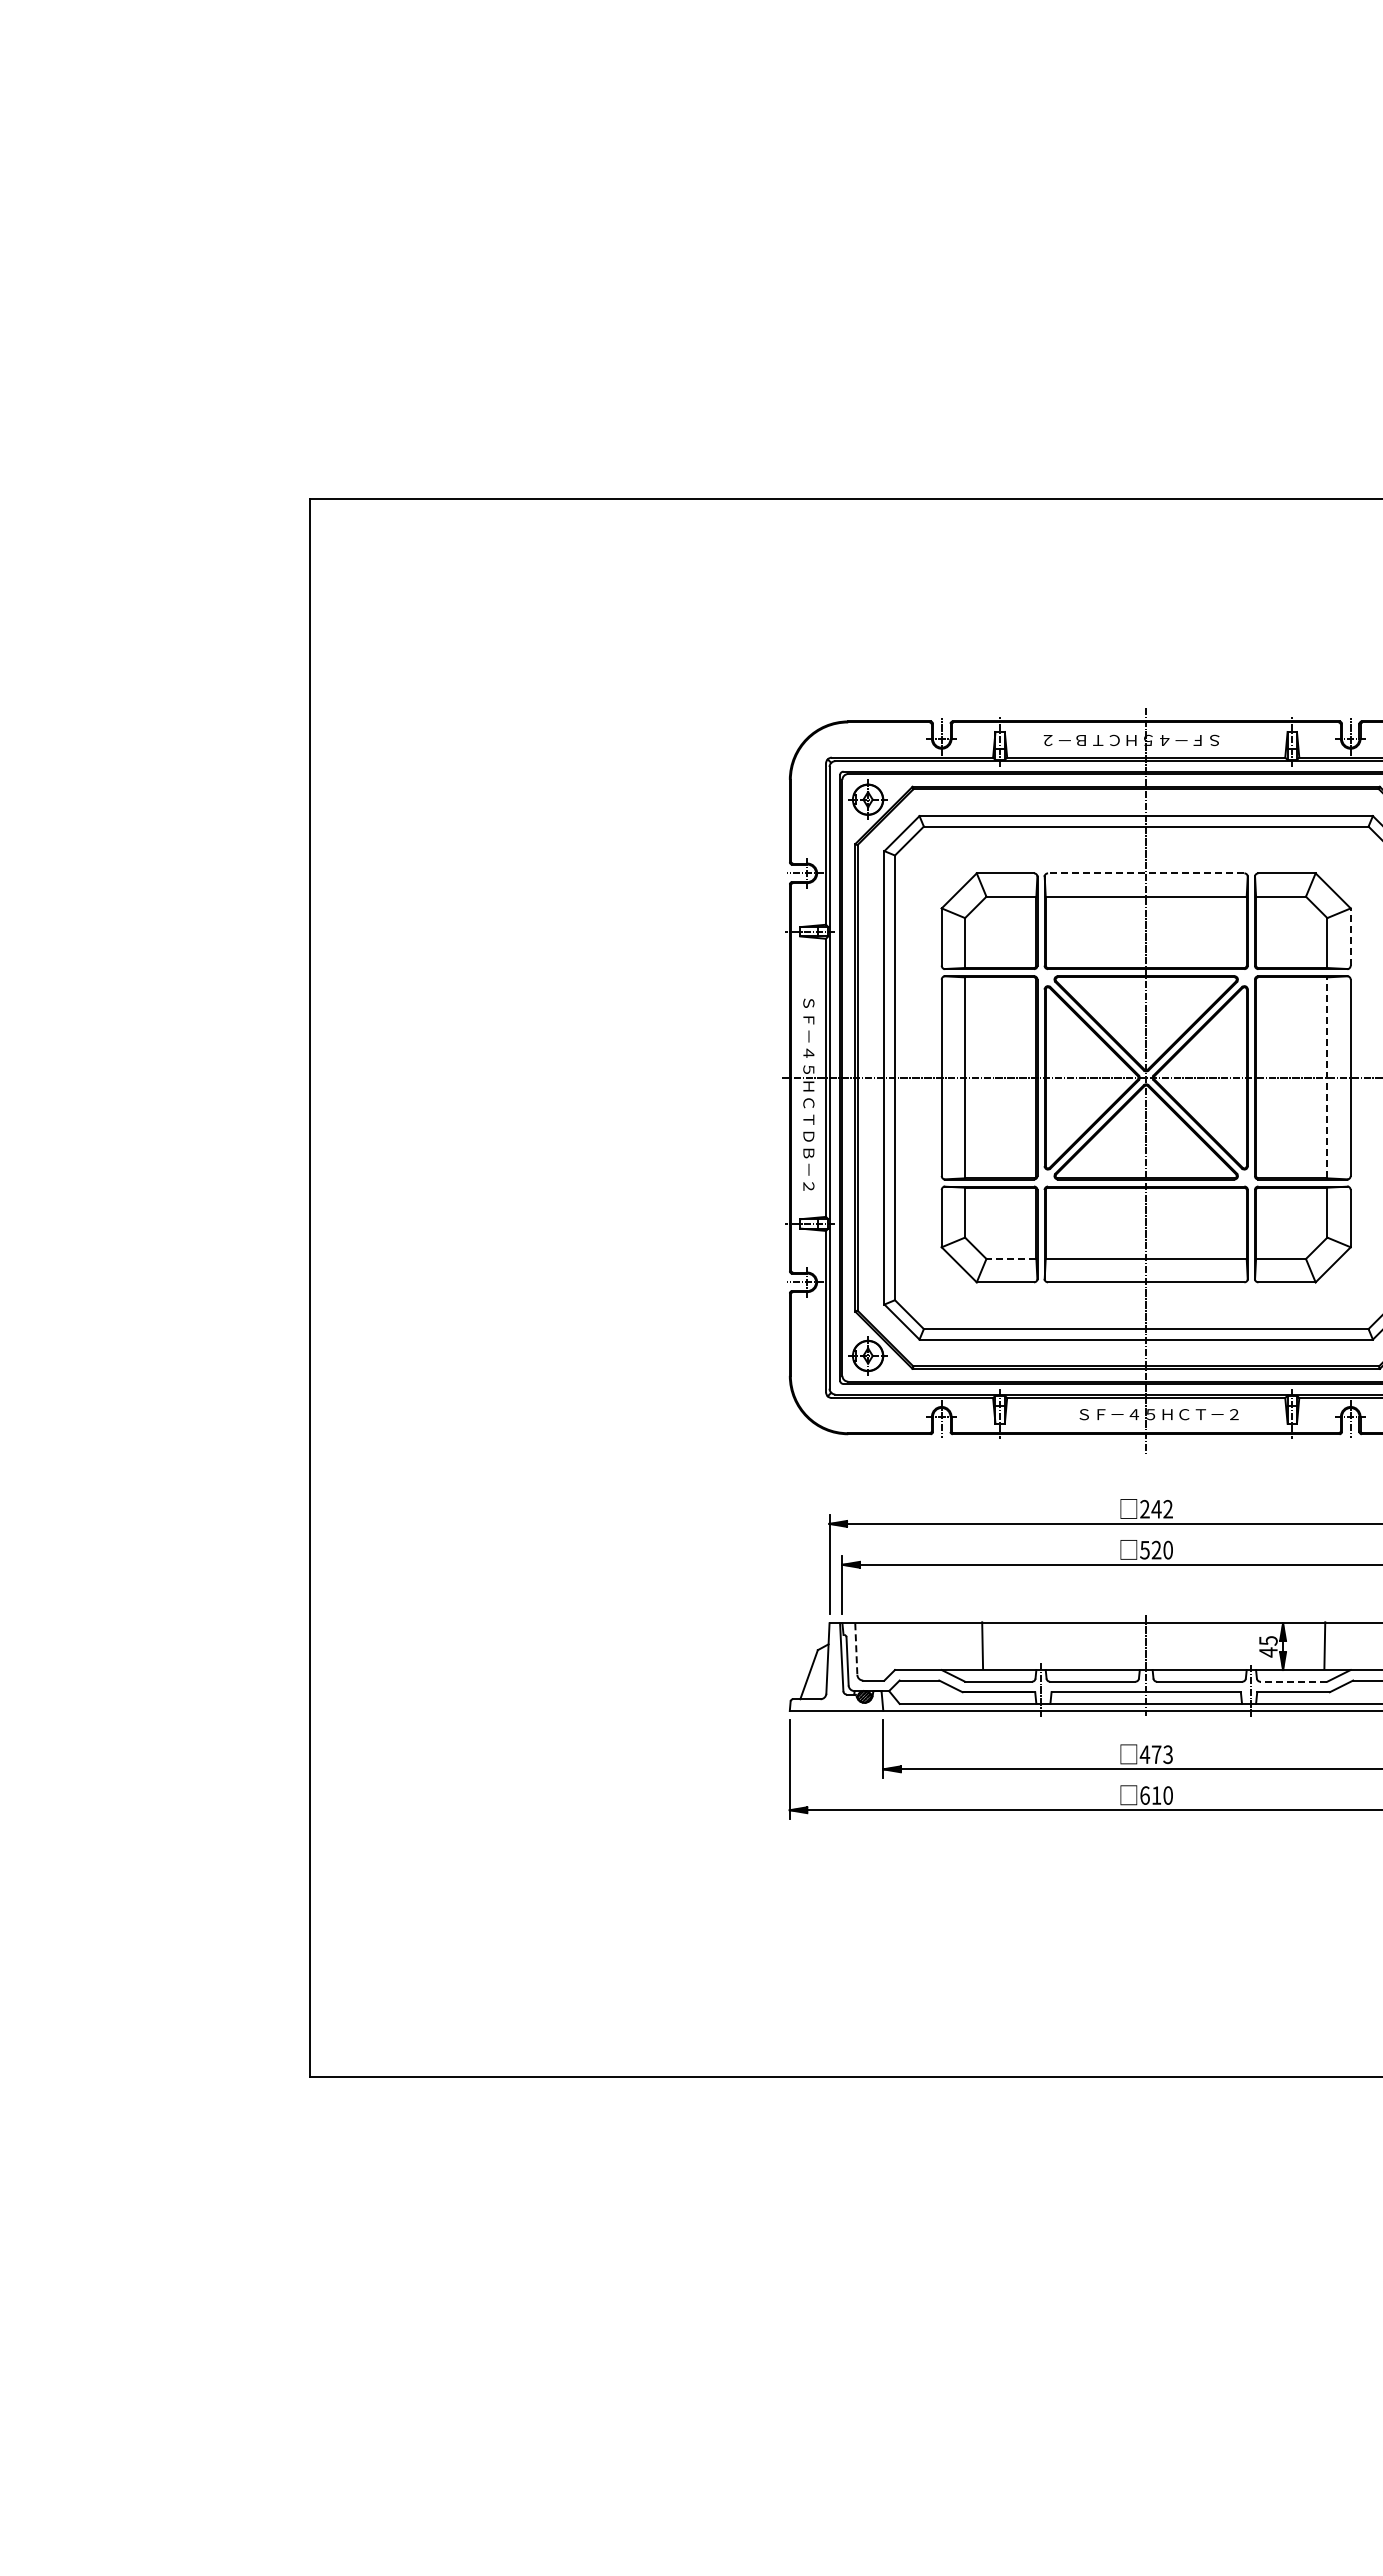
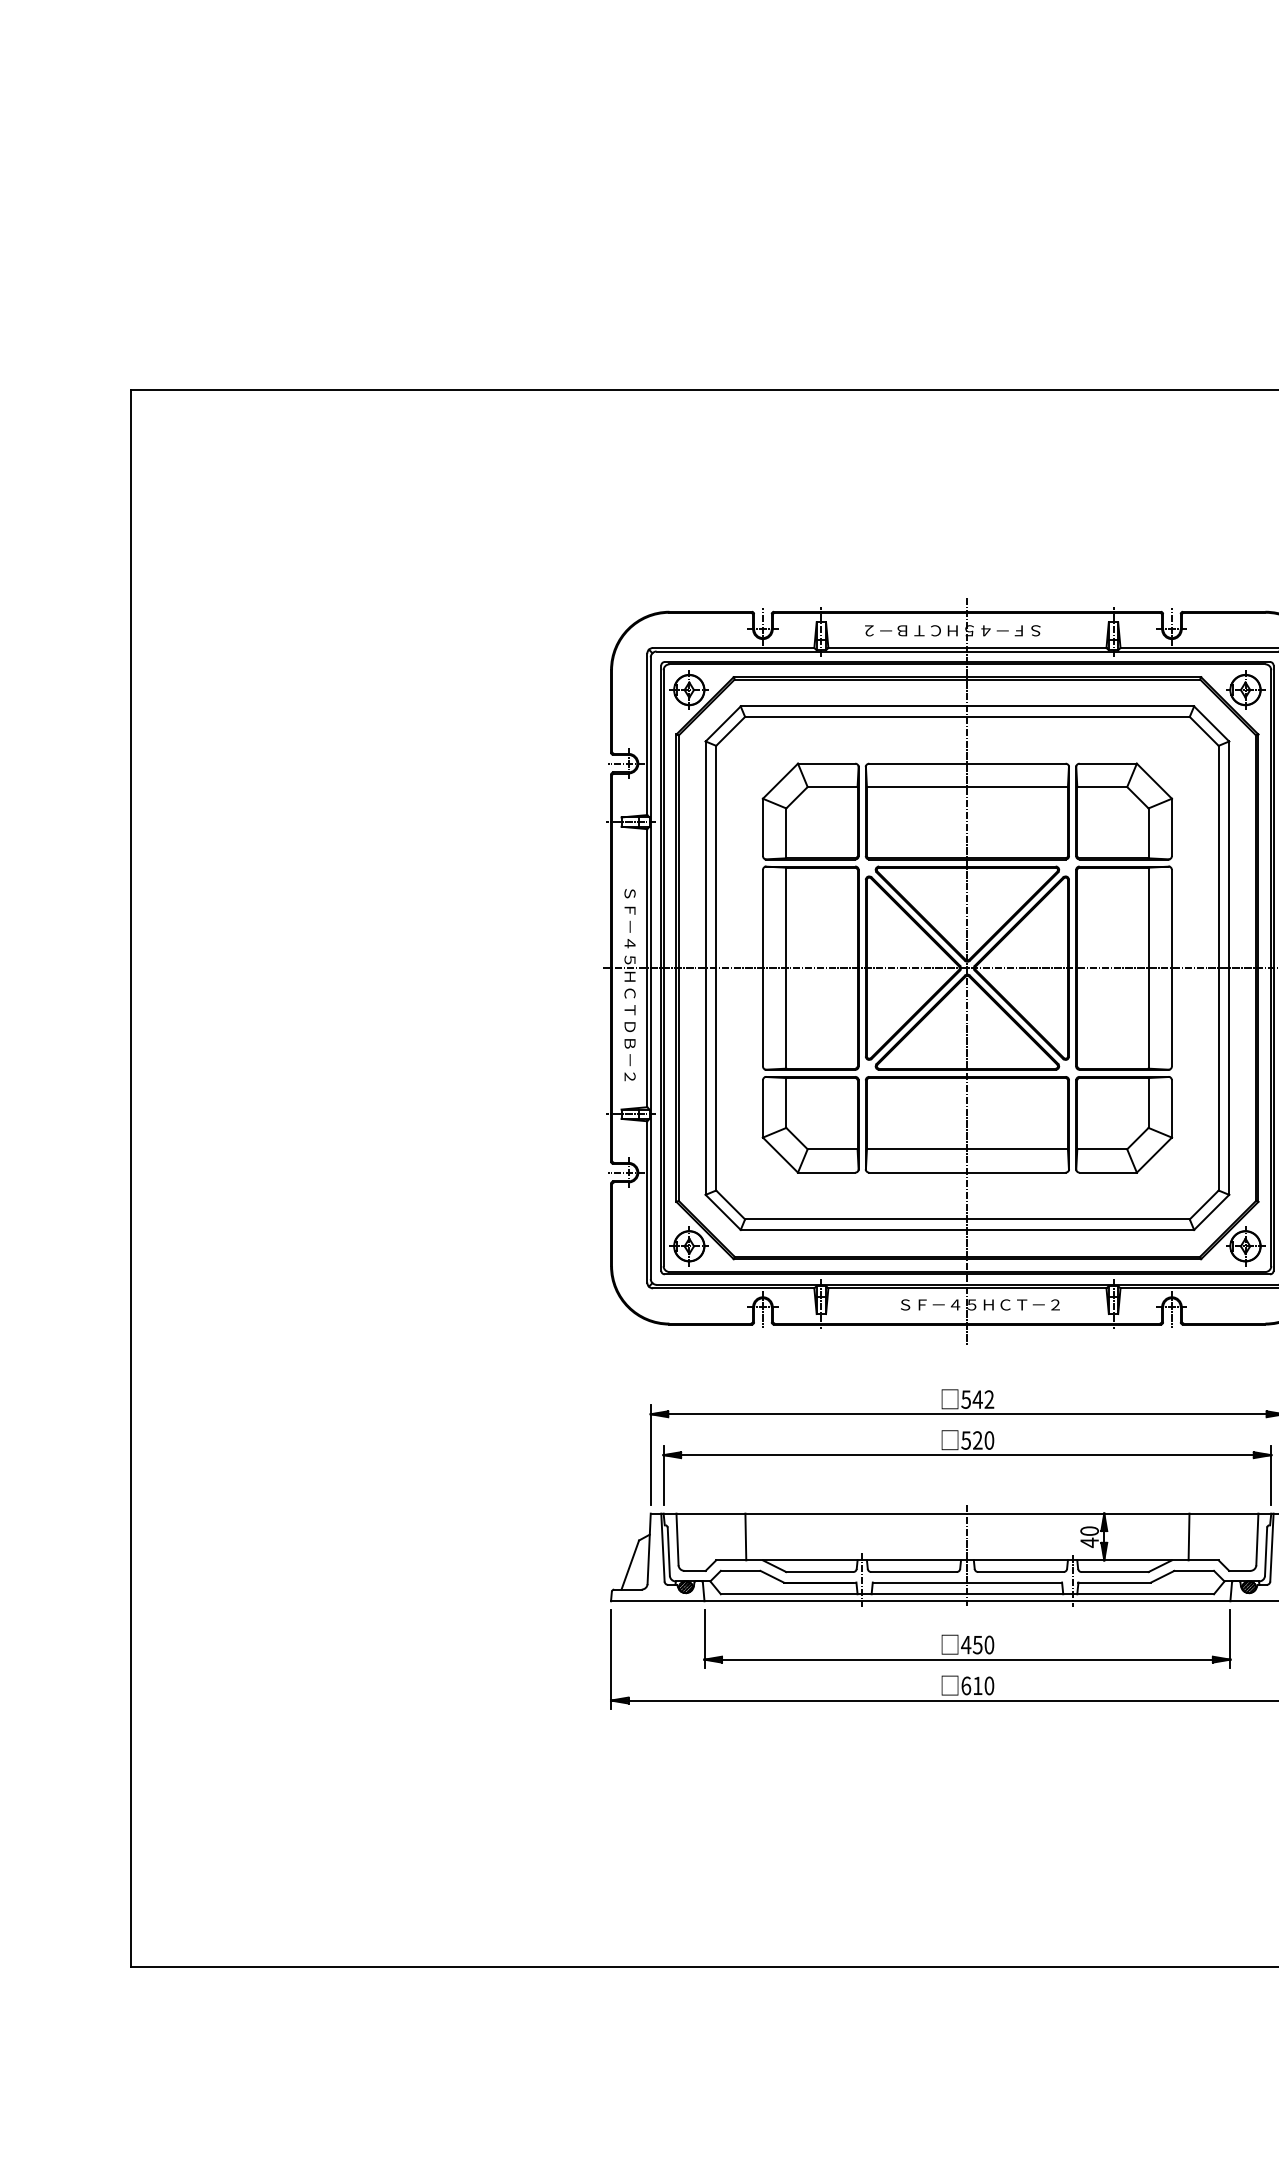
line: (1145, 873) -> (966, 763), dashed -> solid
line: (1350, 937) -> (1171, 827), dashed -> solid
line: (1327, 1077) -> (1148, 967), dashed -> solid
line: (1011, 1258) -> (832, 1148), dashed -> solid
text: (1144, 1508) -> (965, 1398), 242 -> 542
text: (1268, 1640) -> (1089, 1530), 45 -> 40
line: (982, 1645) -> (745, 1536), moved
line: (1324, 1645) -> (1188, 1536), moved
line: (856, 1649) -> (677, 1539), dashed -> solid
line: (1293, 1681) -> (1114, 1571), dashed -> solid
text: (1161, 1754) -> (982, 1644), 473 -> 450

